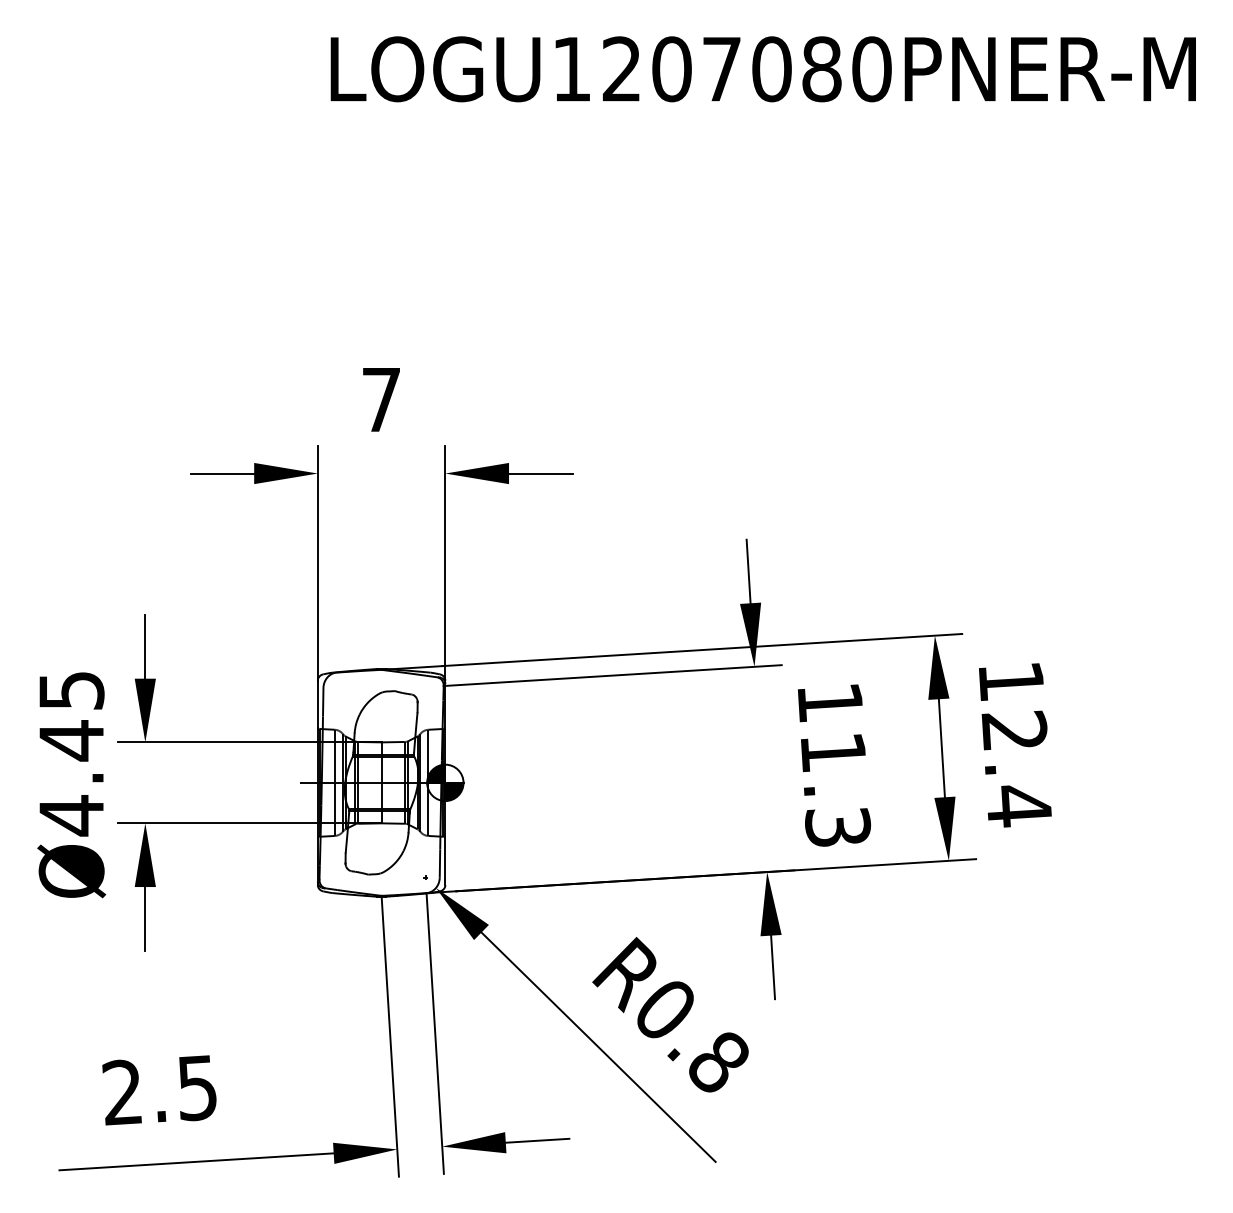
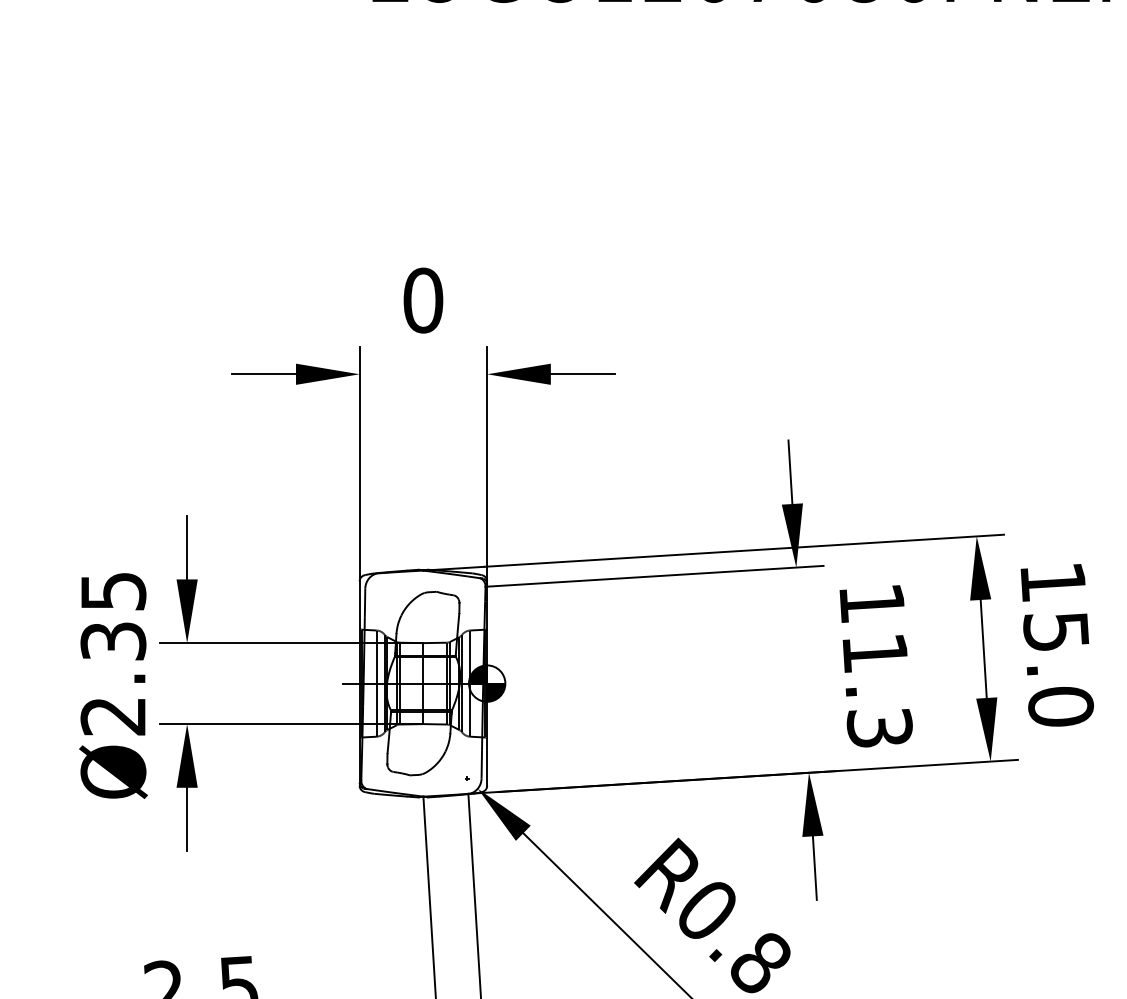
text: (381, 399) -> (423, 300), 7 -> 0
text: (1016, 768) -> (1058, 669), 12.4 -> 15.0
text: (71, 778) -> (113, 679), Ø4.45 -> Ø2.35

